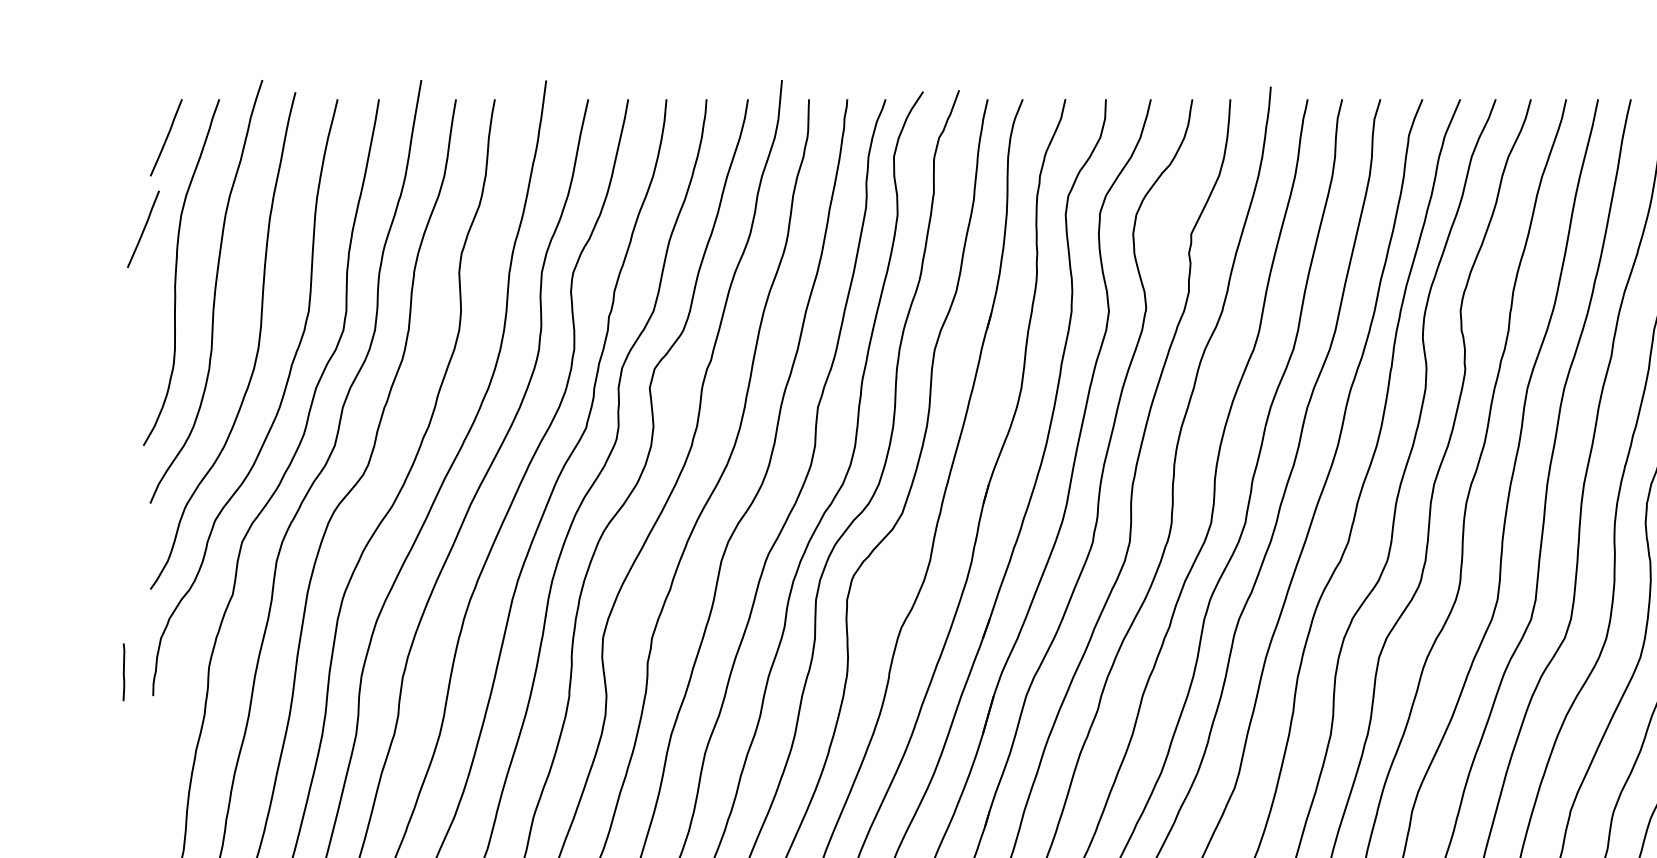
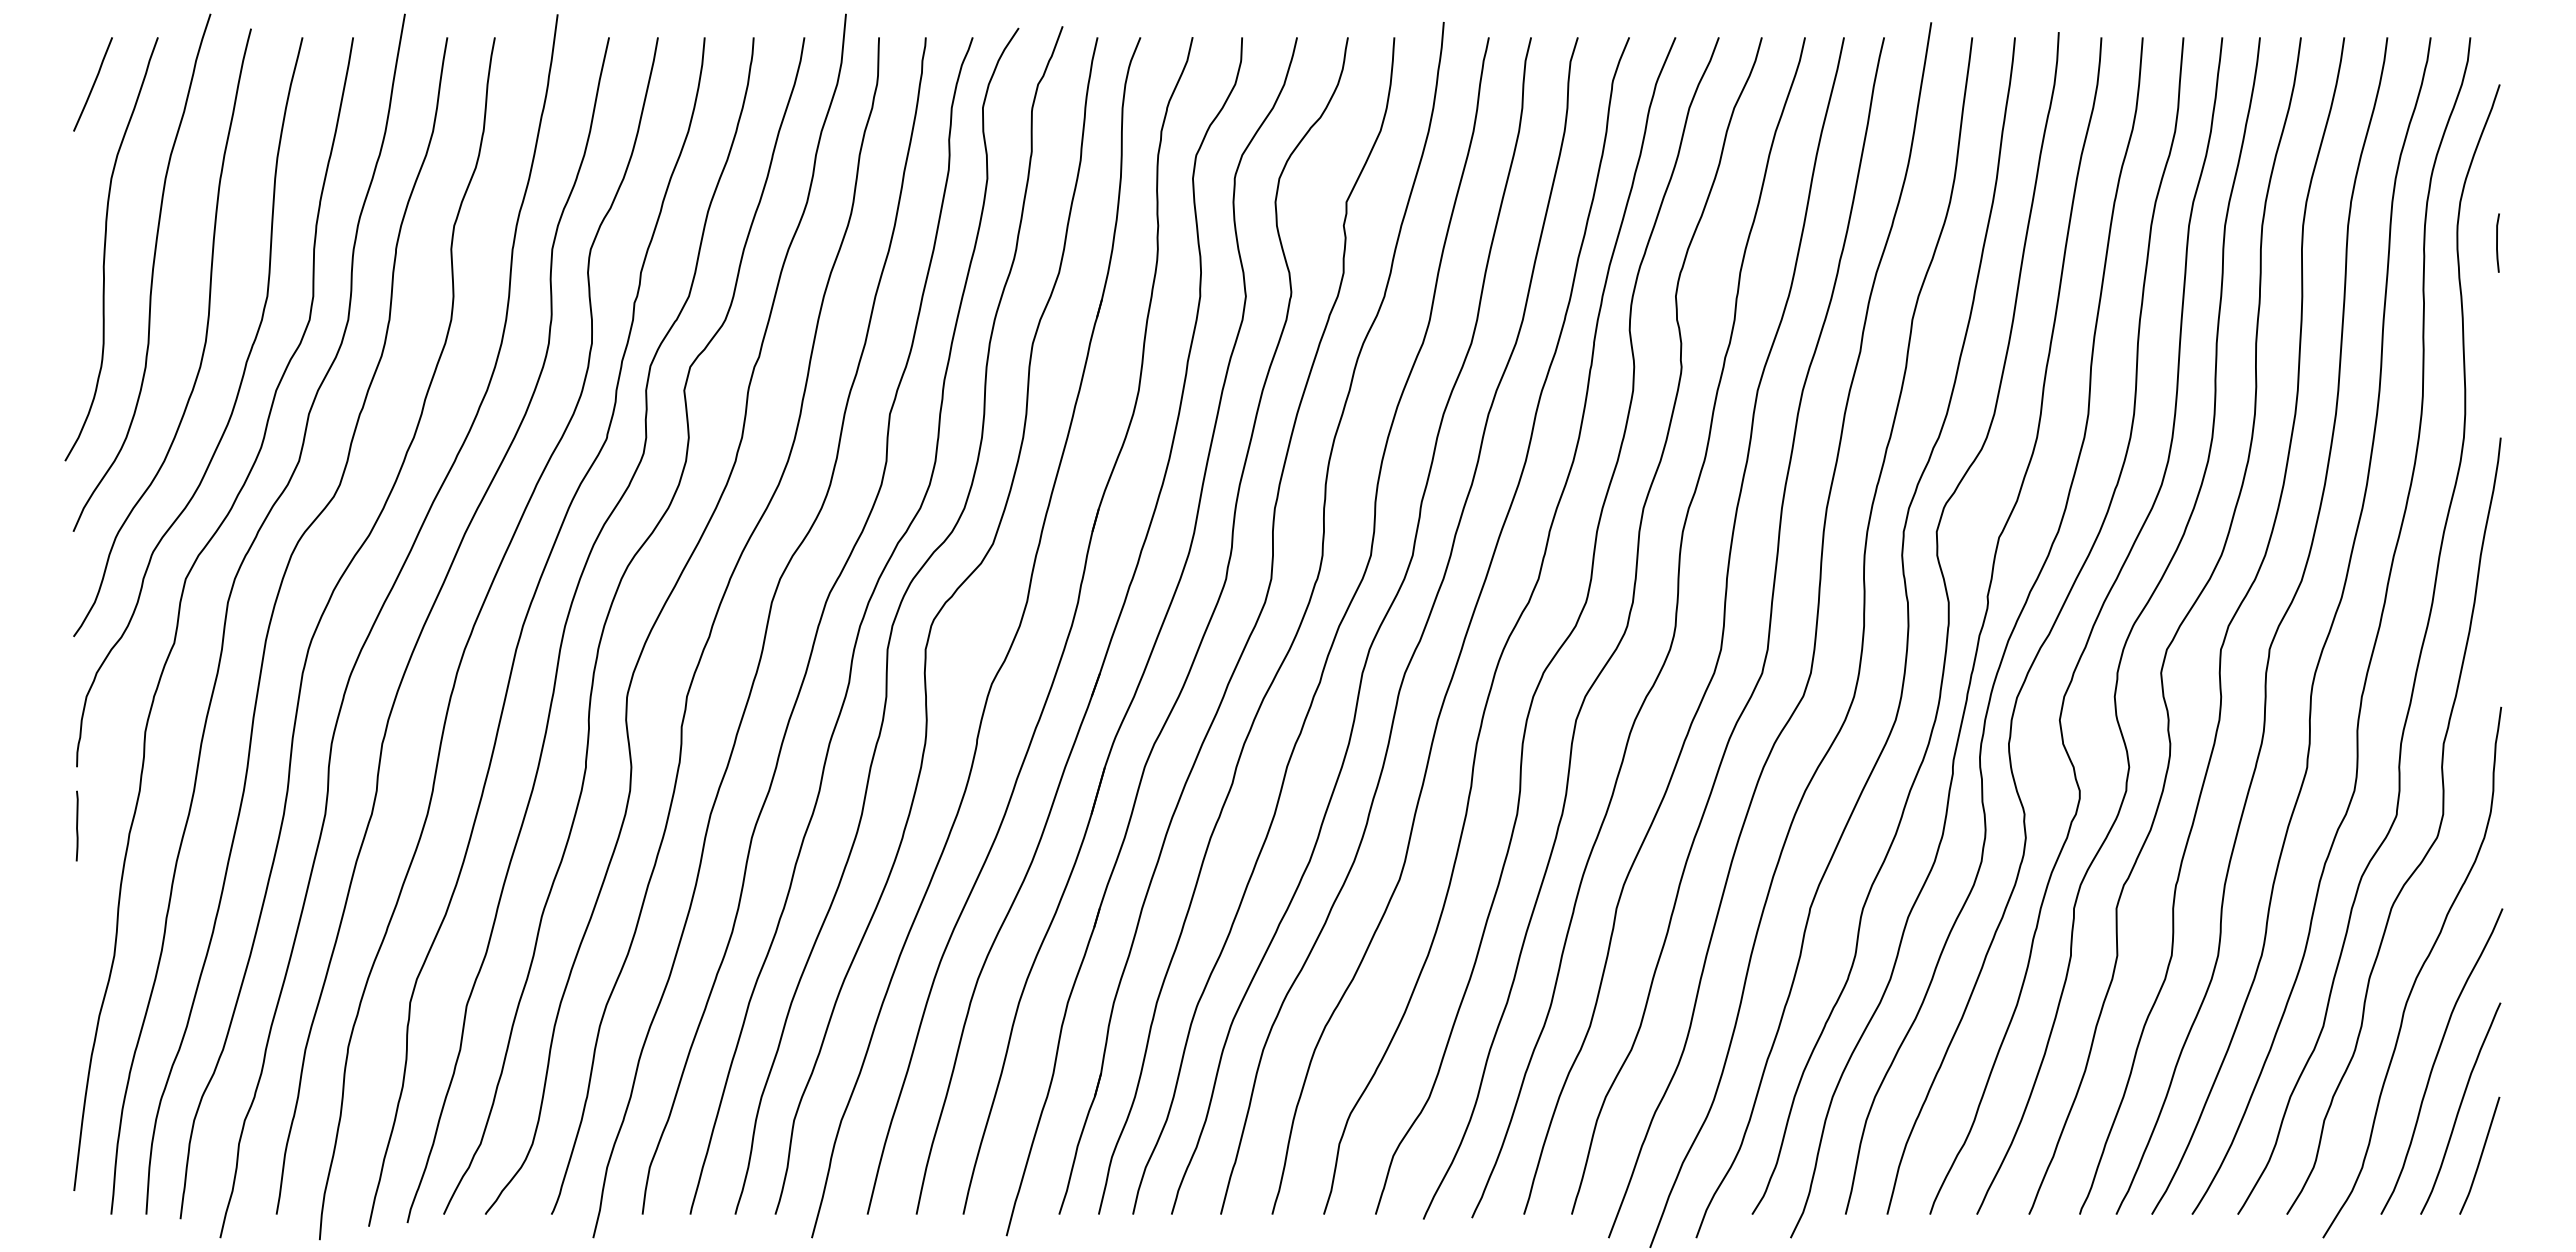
line: (142, 229) -> (64, 196), removed
line: (123, 671) -> (76, 825), moved

